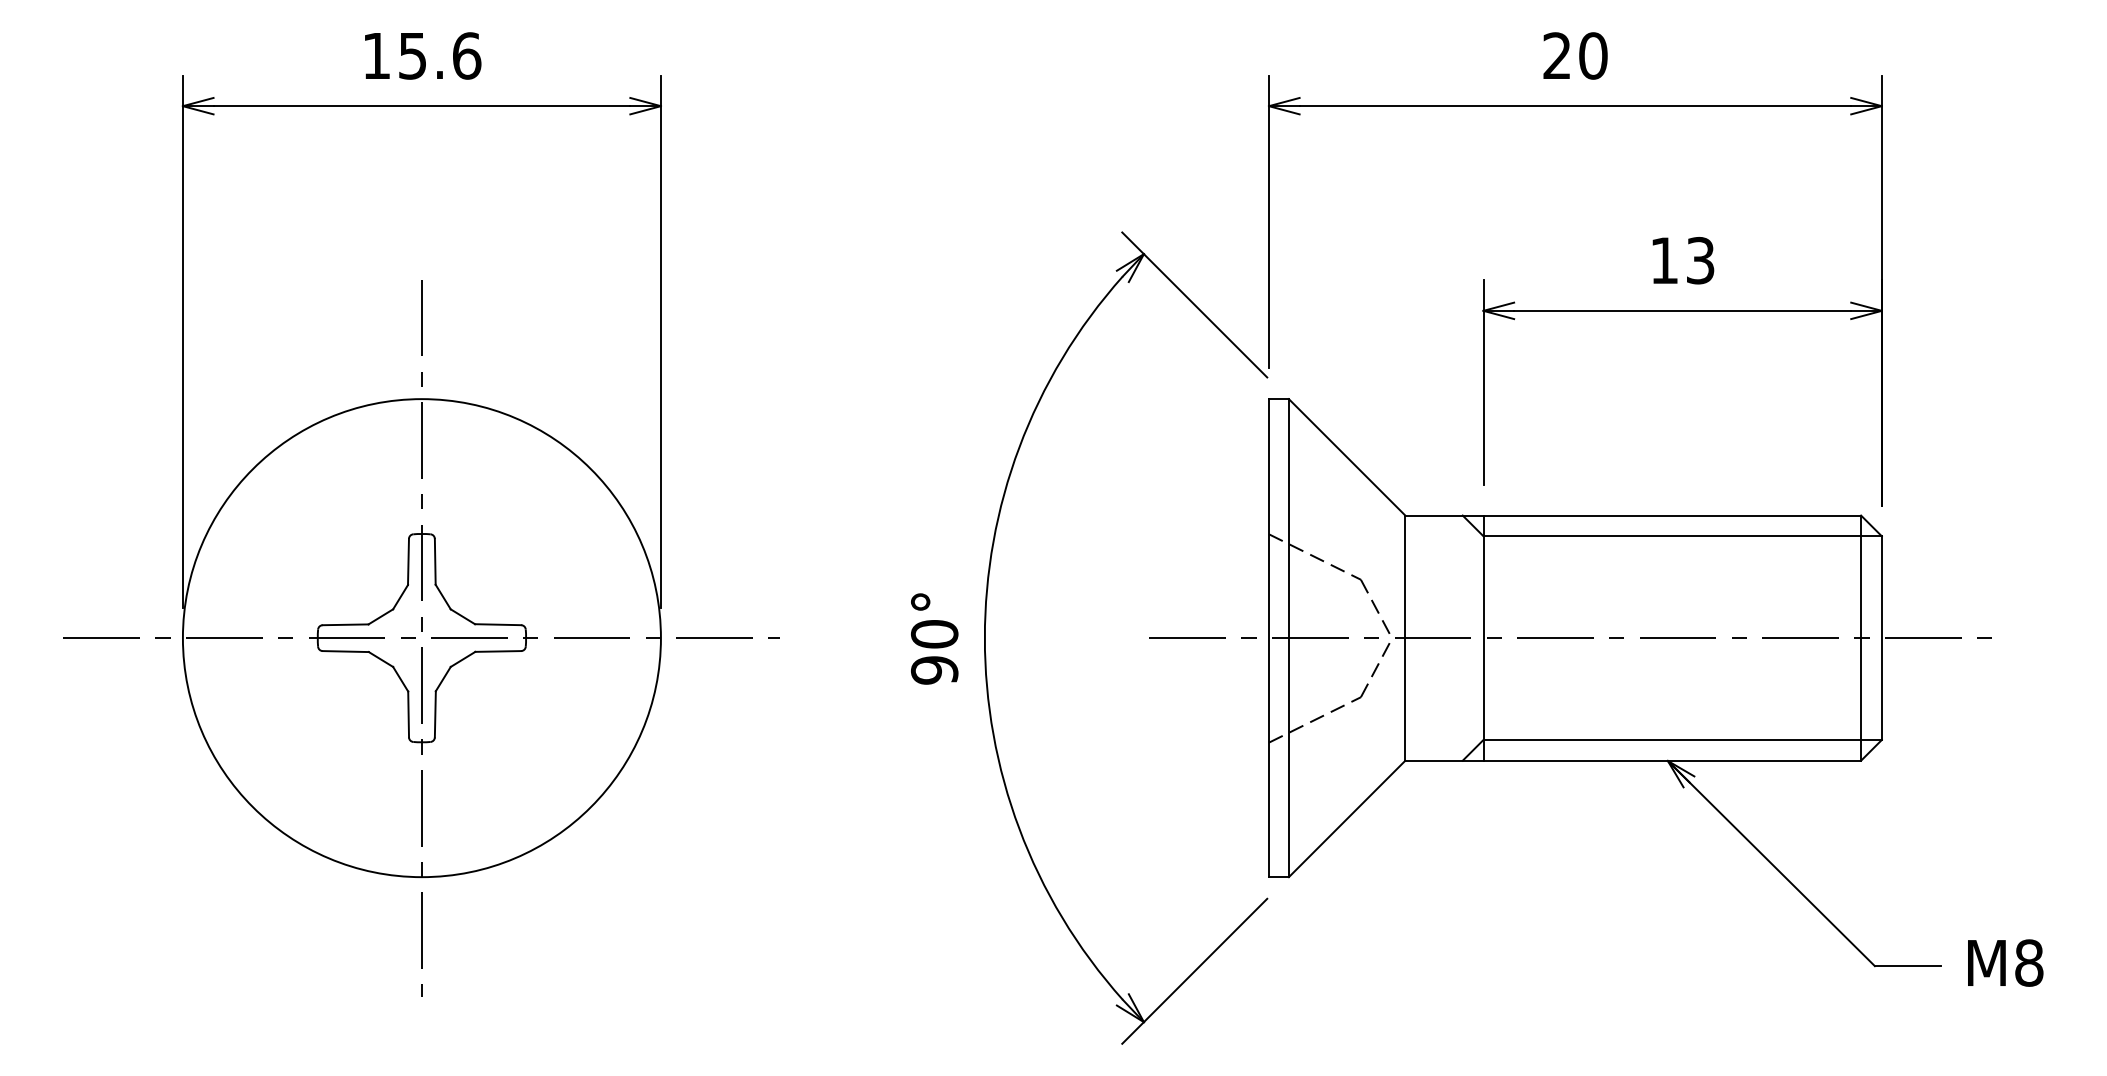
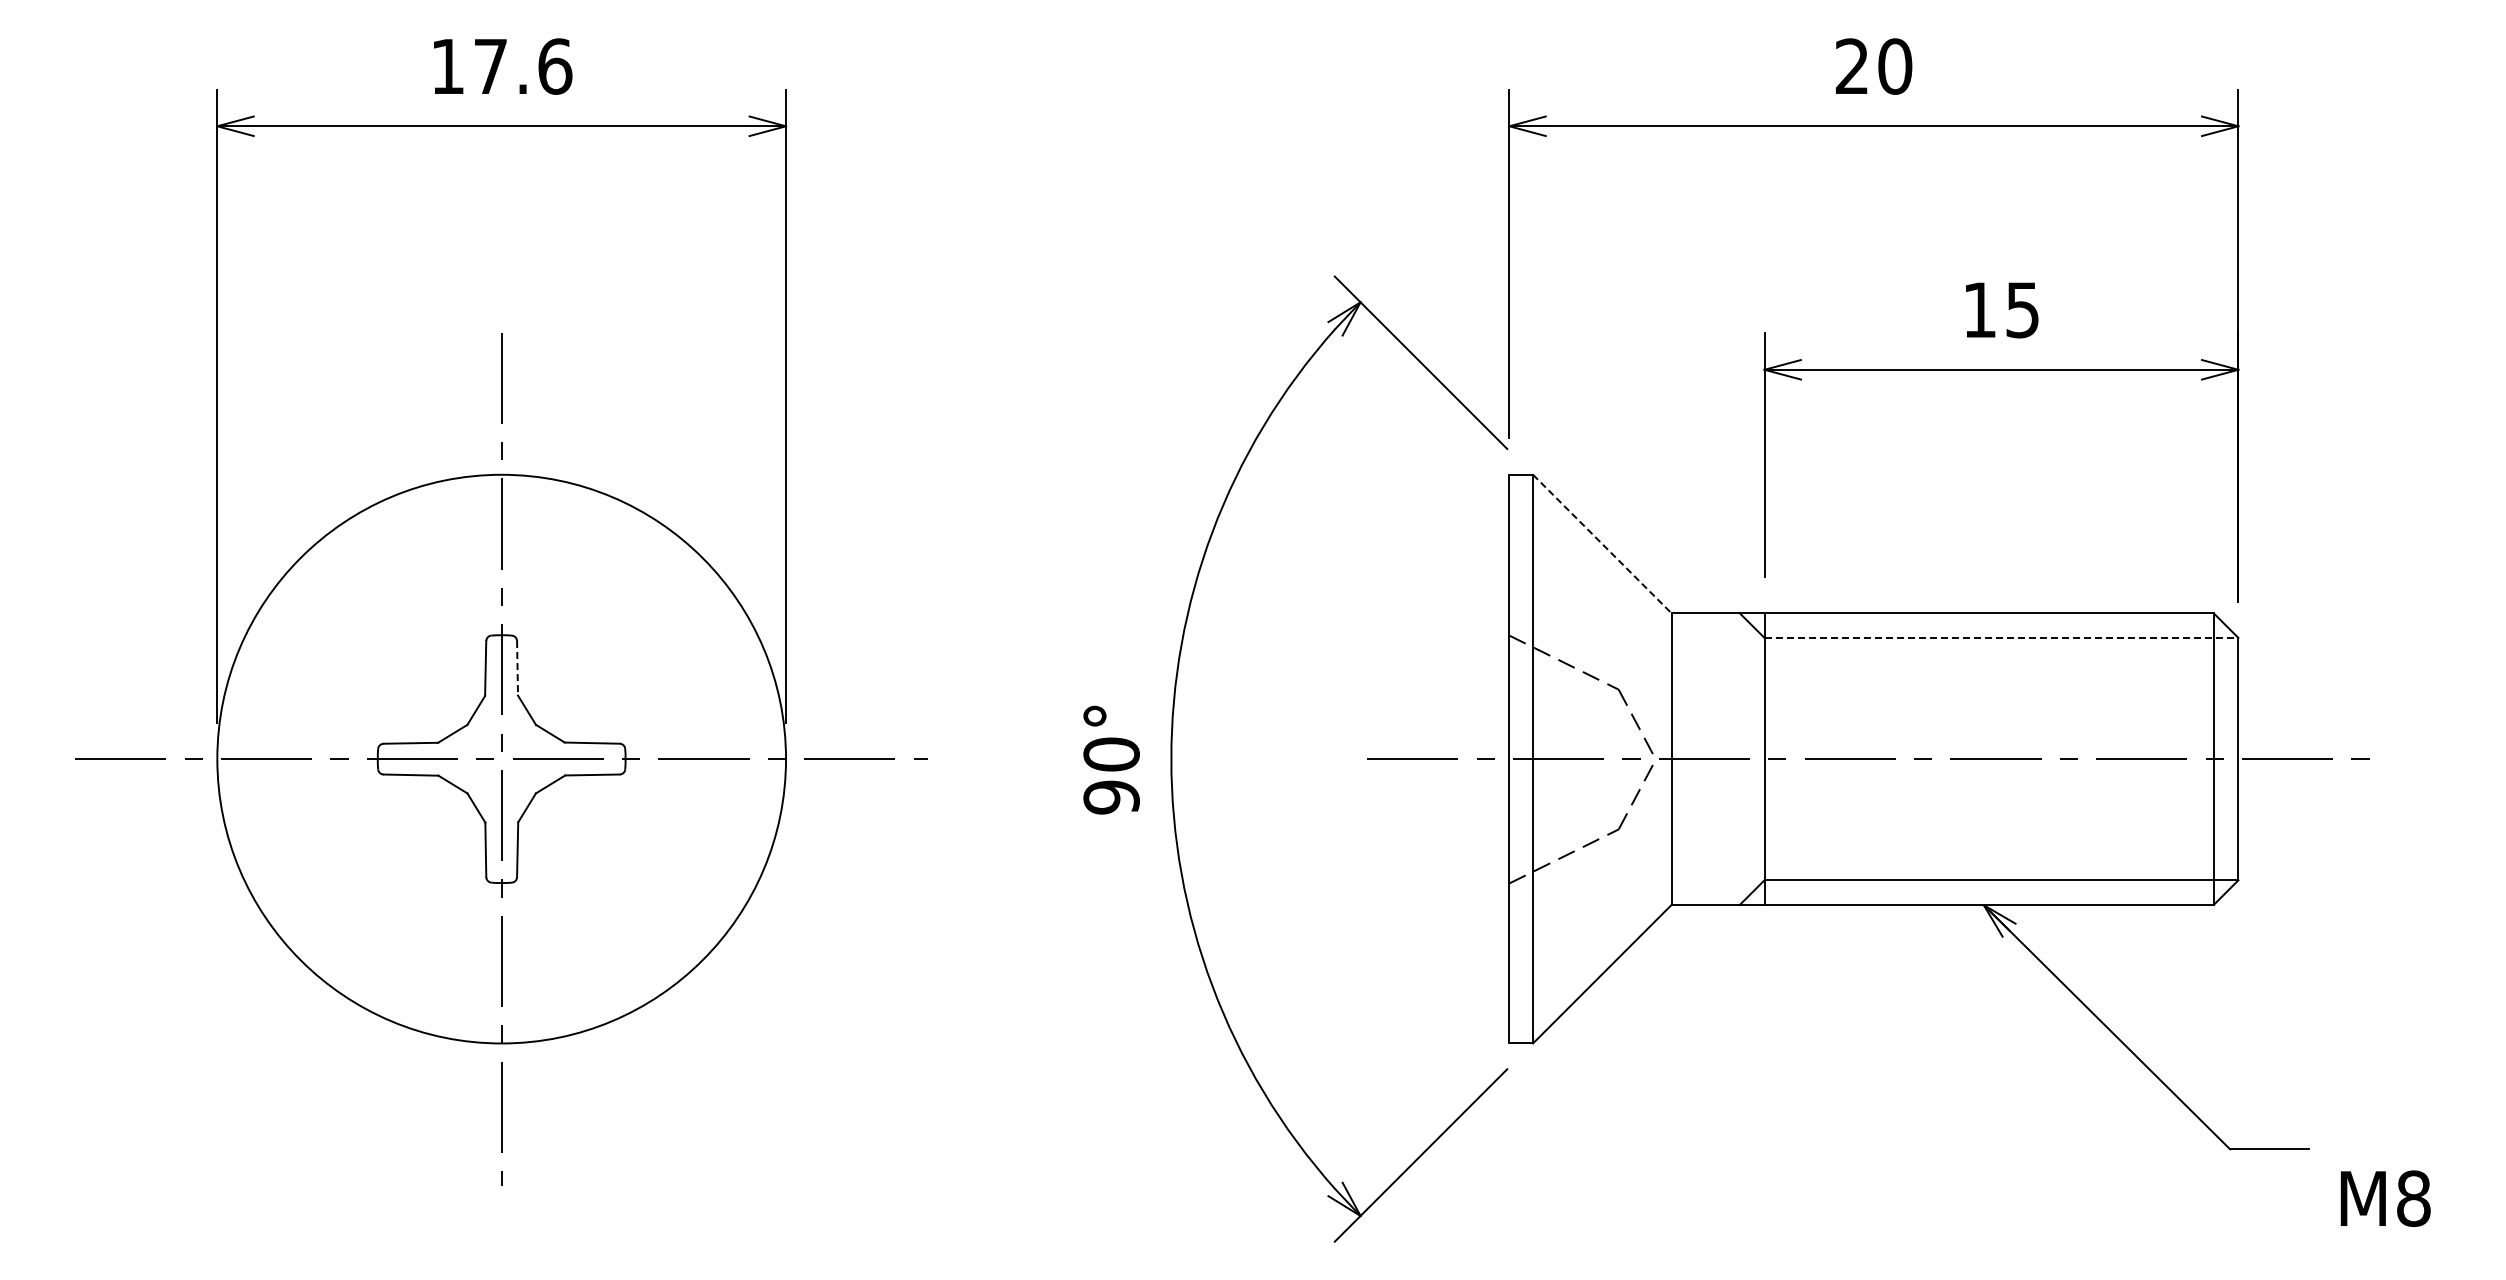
text: (412, 55) -> (490, 66), 15.6 -> 17.6
text: (1700, 260) -> (2022, 309), 13 -> 15
line: (1347, 457) -> (1602, 544), solid -> dashed
line: (1682, 535) -> (2001, 637), solid -> dashed
line: (435, 561) -> (517, 668), solid -> dashed
text: (2005, 962) -> (2385, 1198), moved

